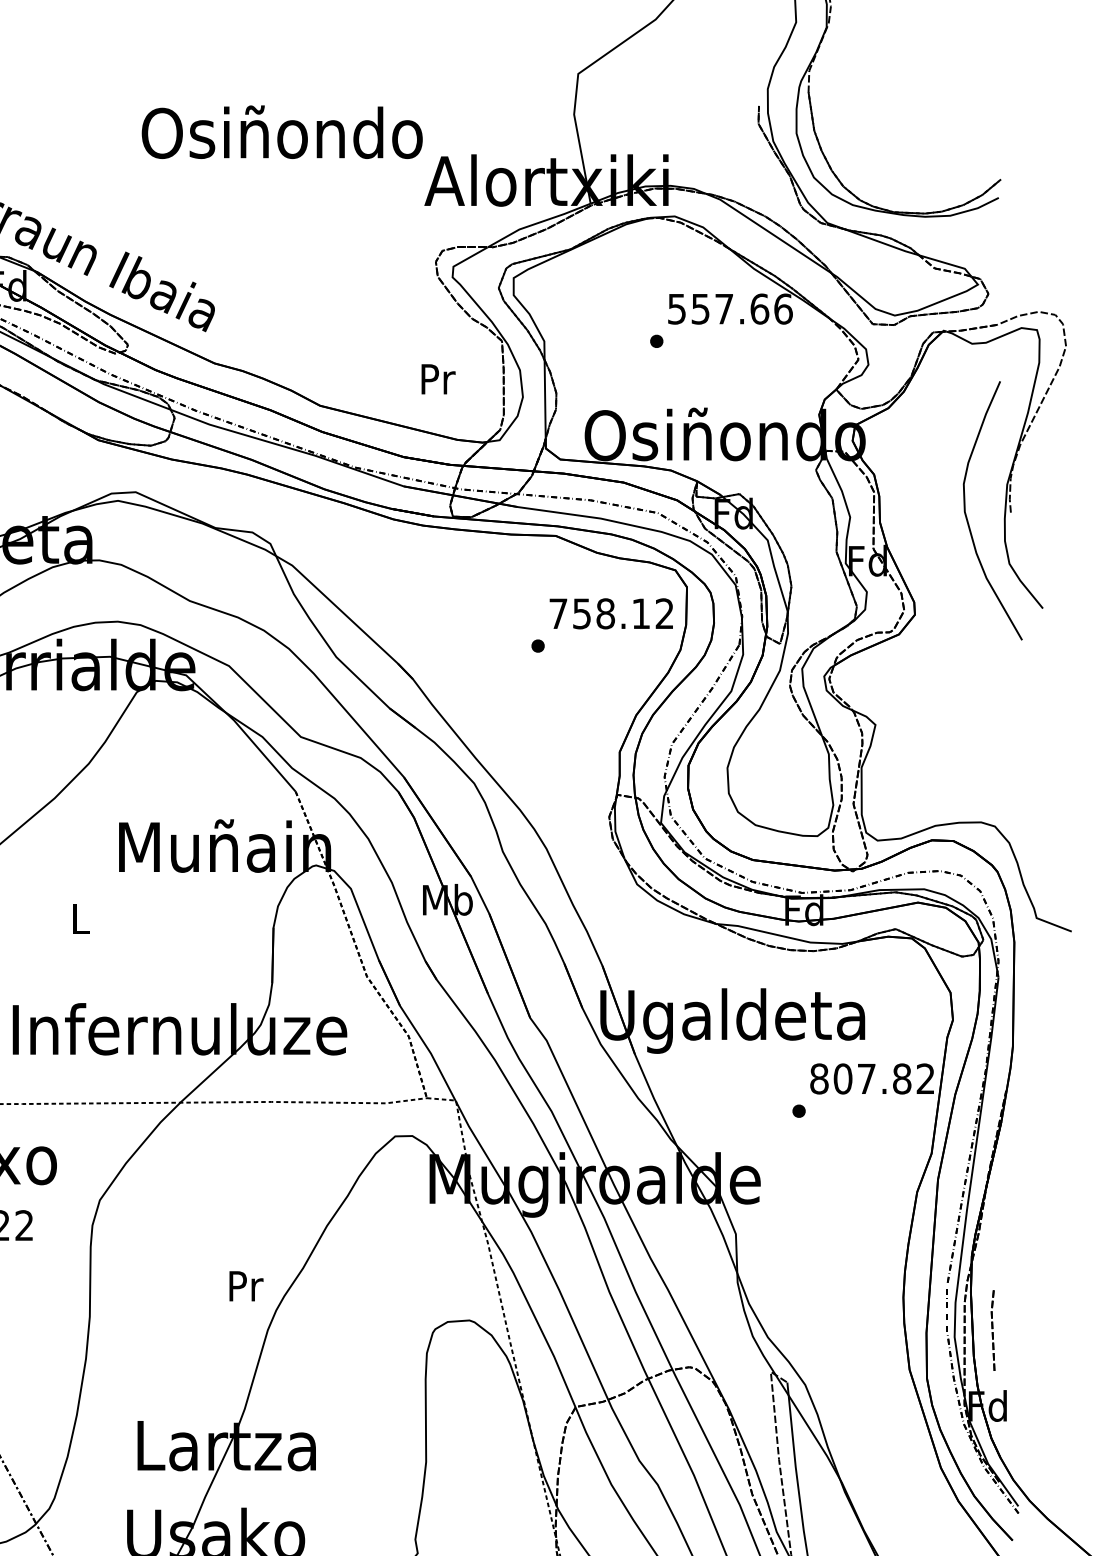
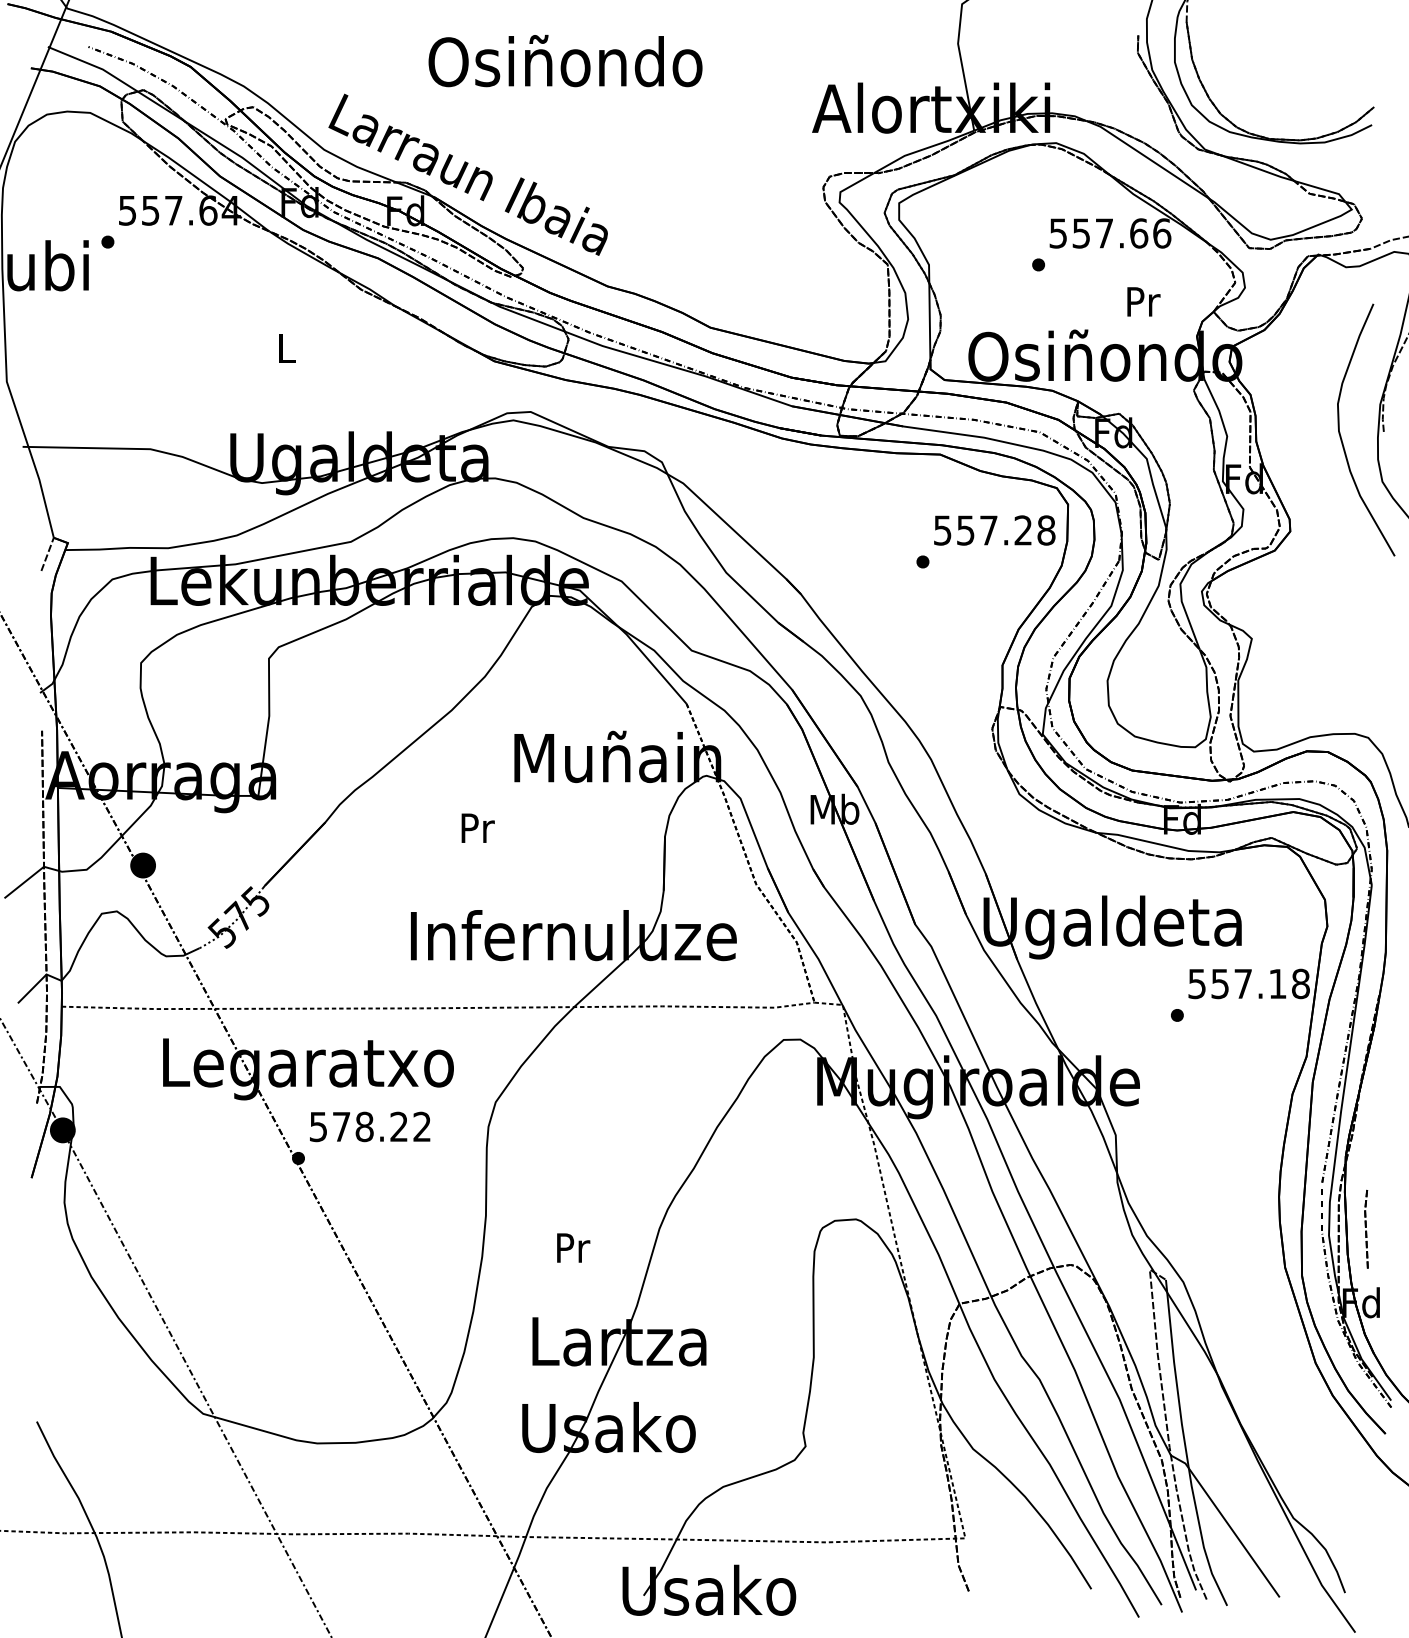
text: (282, 132) -> (565, 61), moved
text: (438, 378) -> (1143, 301), moved
text: (611, 613) -> (994, 530), 758.12 -> 557.28
text: (81, 918) -> (477, 827), L -> Pr
text: (872, 1078) -> (1248, 983), 807.82 -> 557.18
text: (246, 1285) -> (573, 1247), moved

